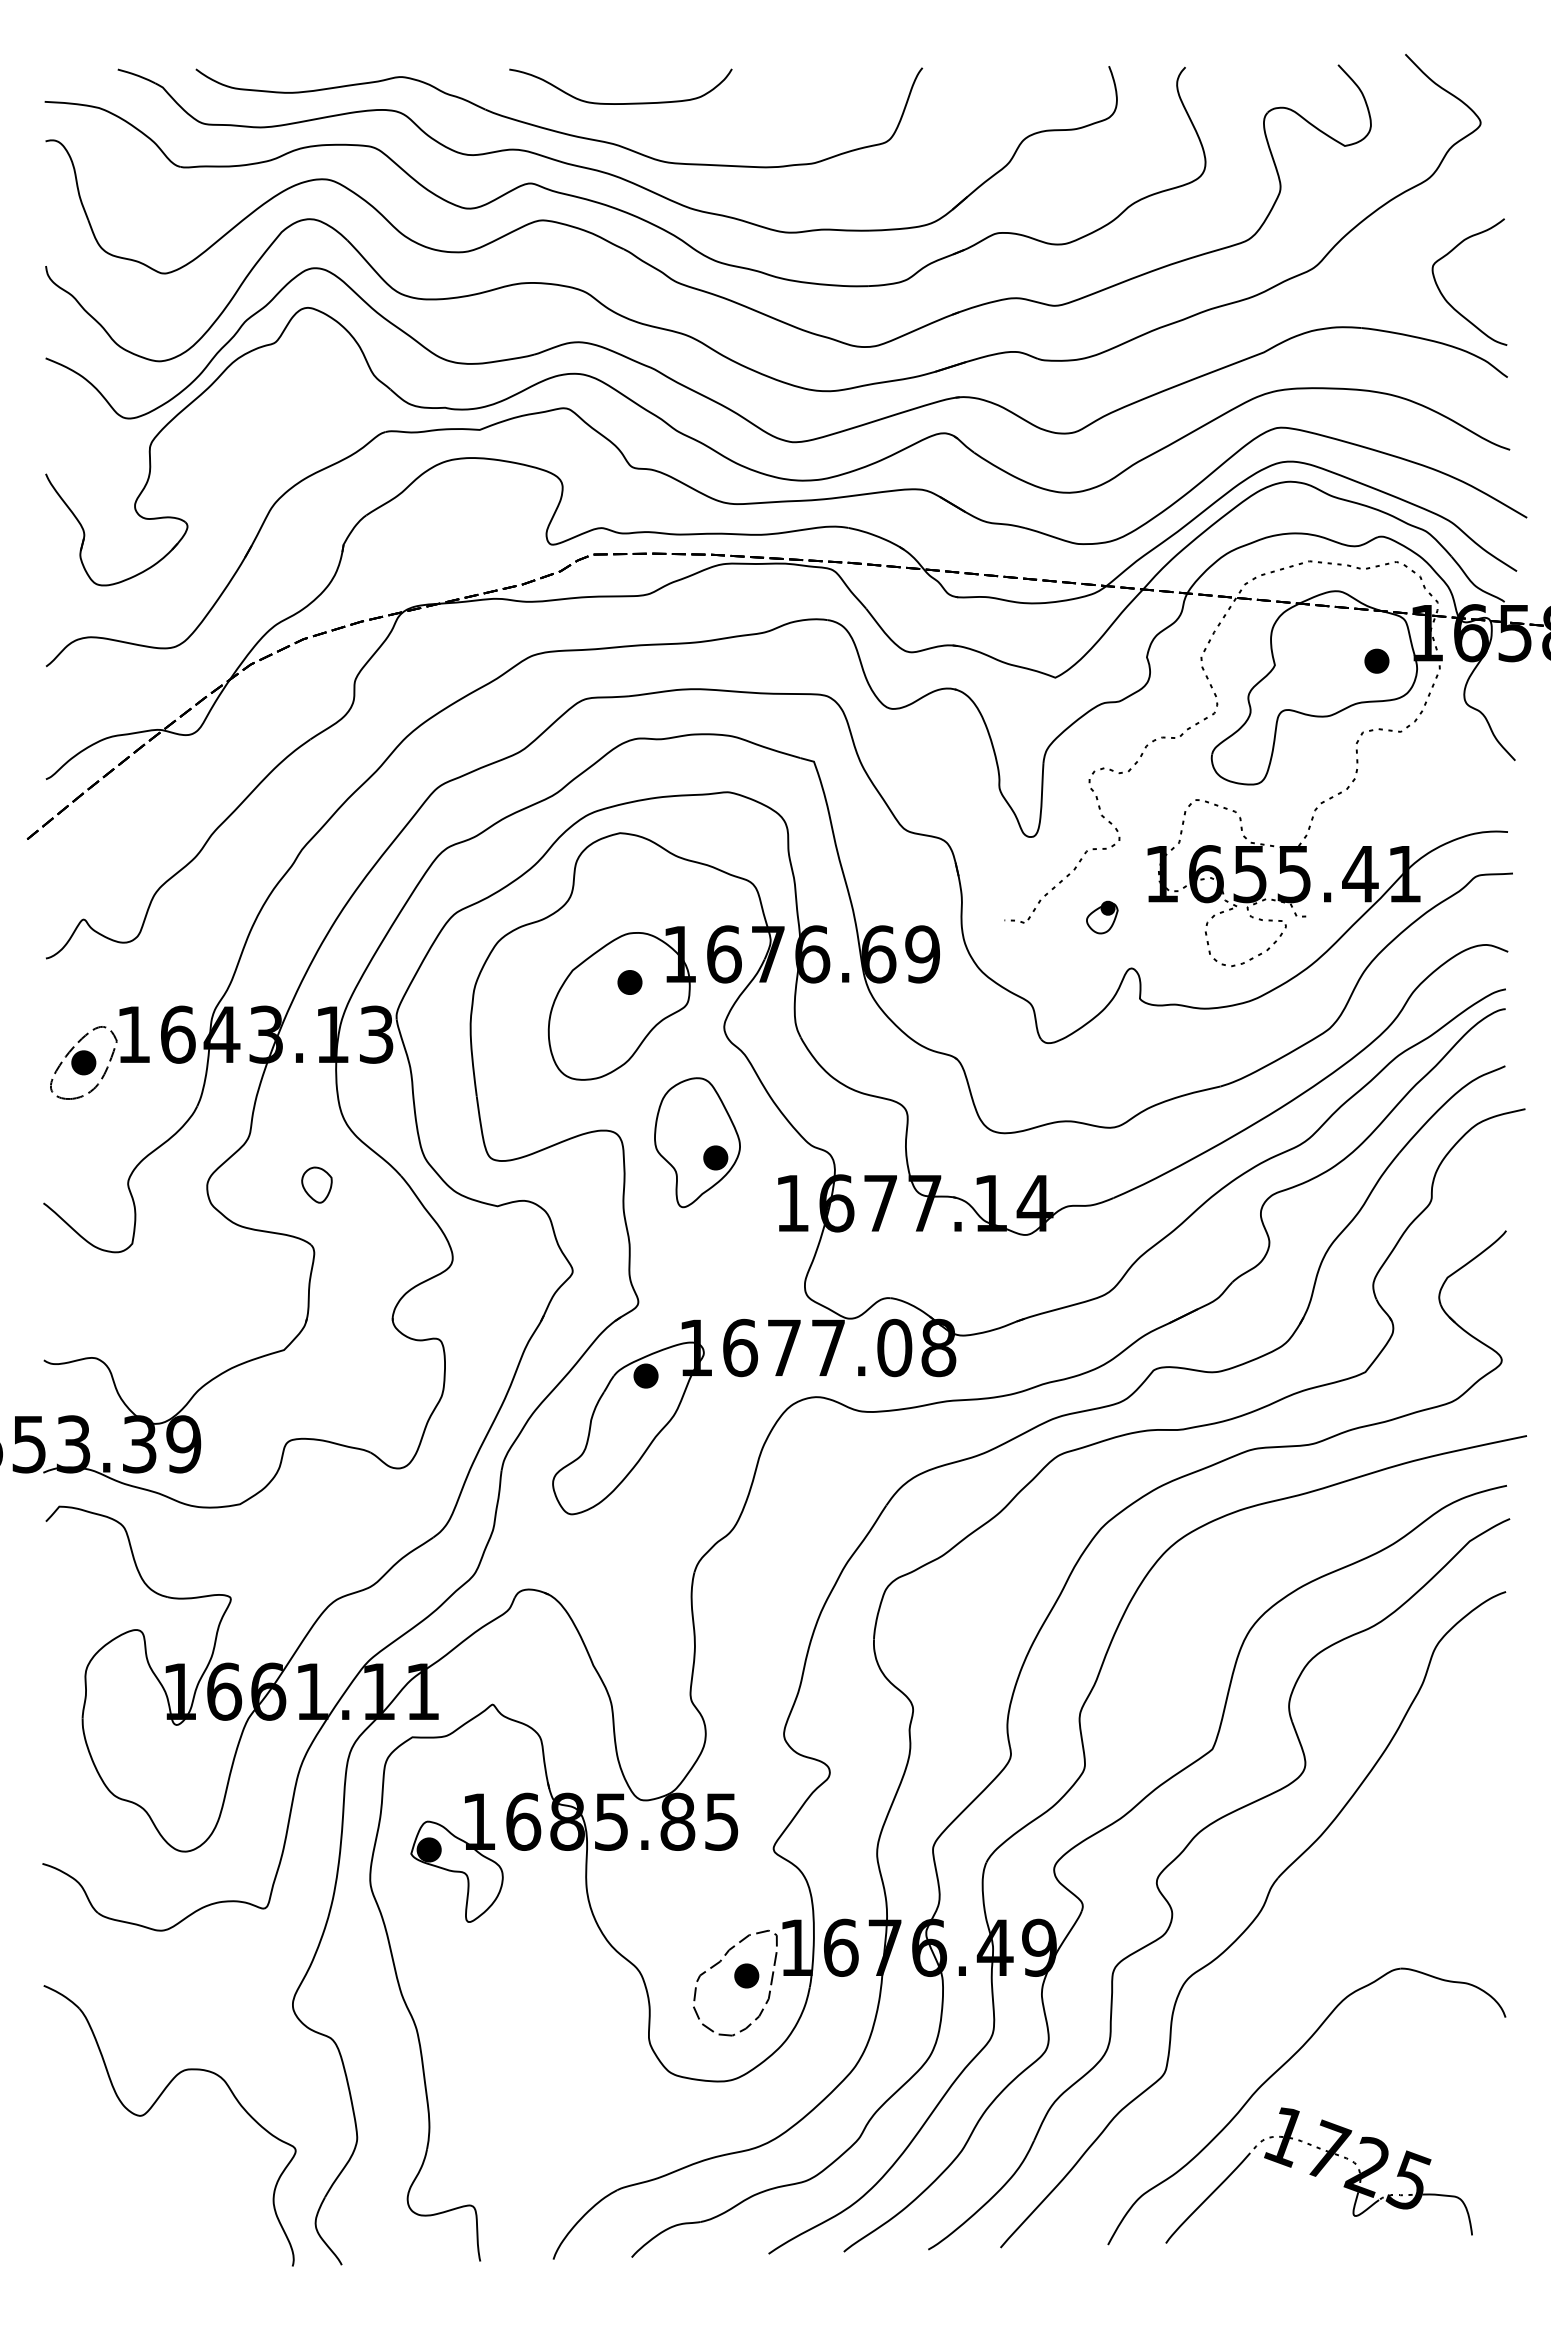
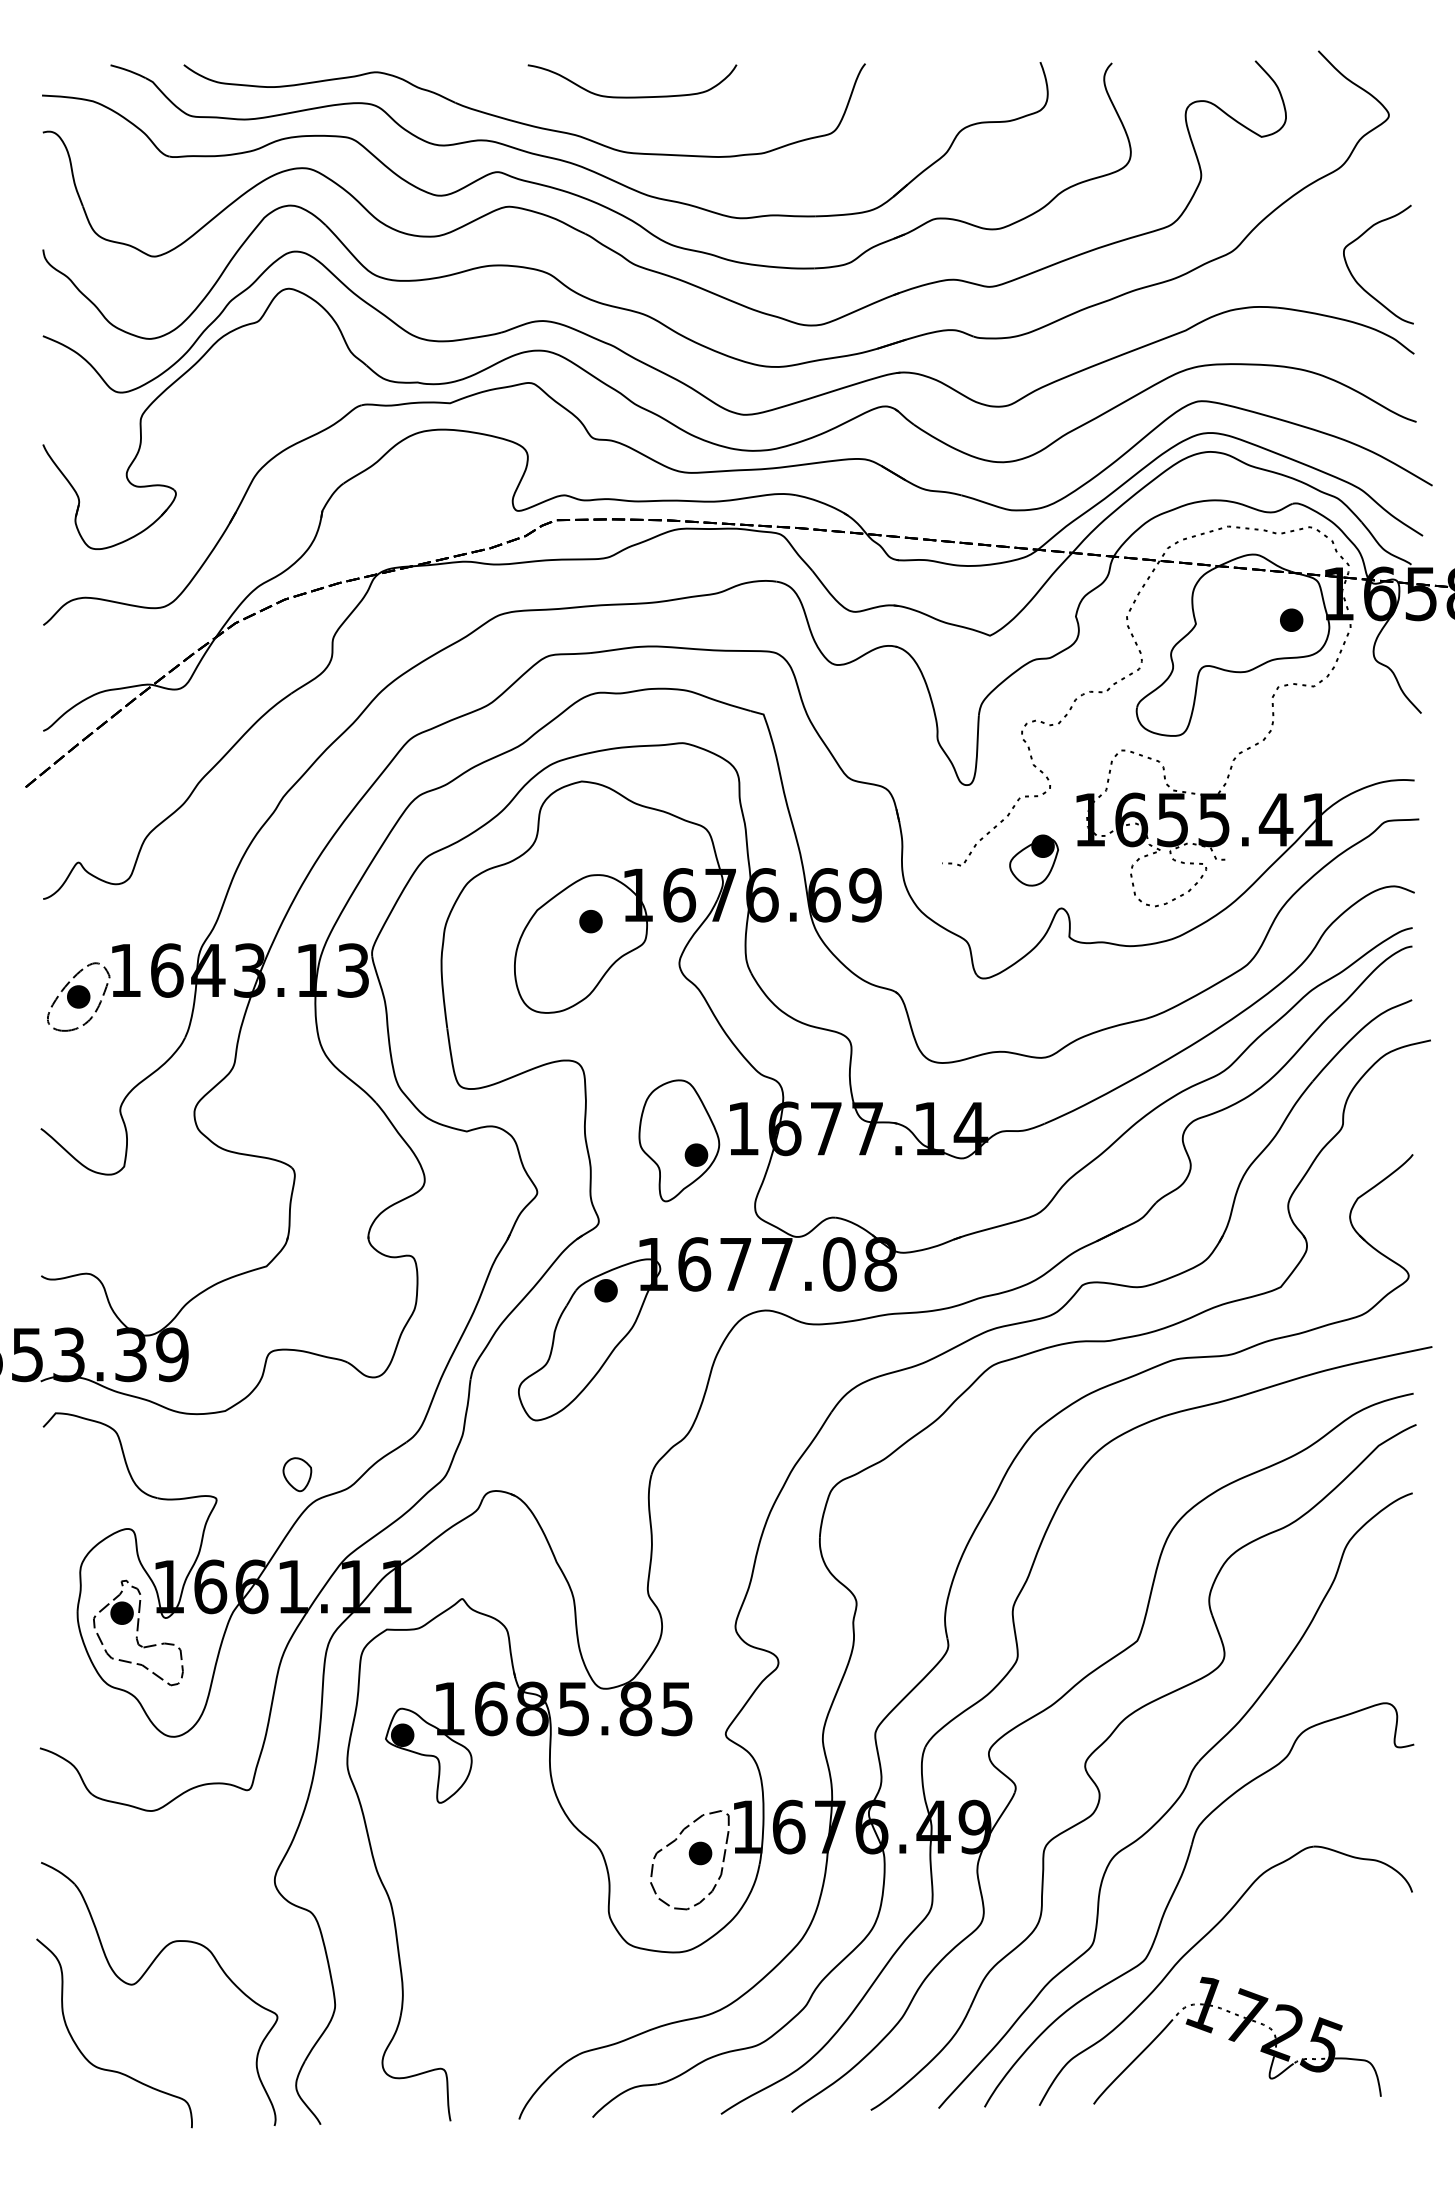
curve: (620, 102) -> (632, 96), moved
part: (1101, 917) -> (1033, 860), size x1.67
part: (697, 1142) -> (679, 1140), moved
part: (317, 1184) -> (297, 1474), moved
part: (147, 1740) -> (138, 1632), added
part: (1253, 2016) -> (1175, 1891), added
curve: (112, 2205) -> (105, 2068), added

